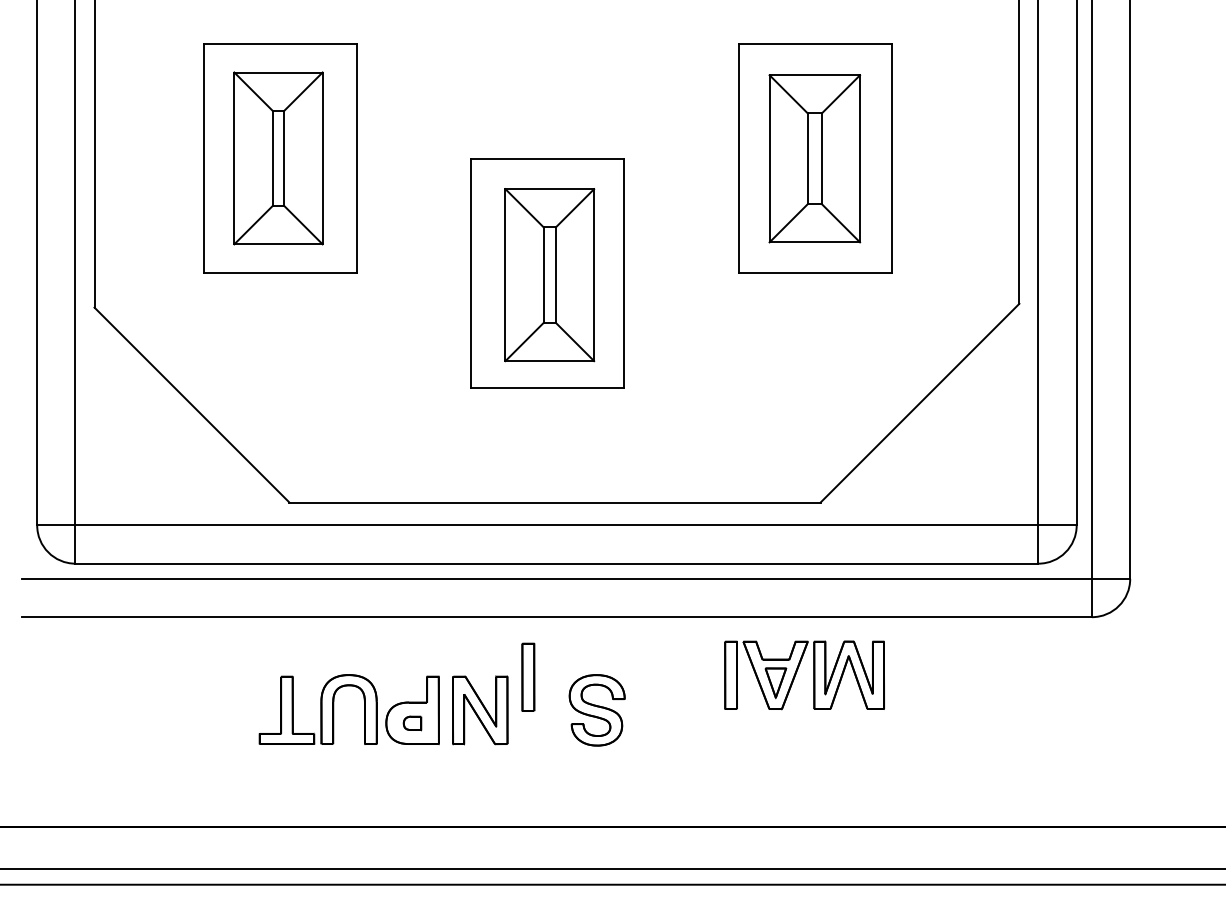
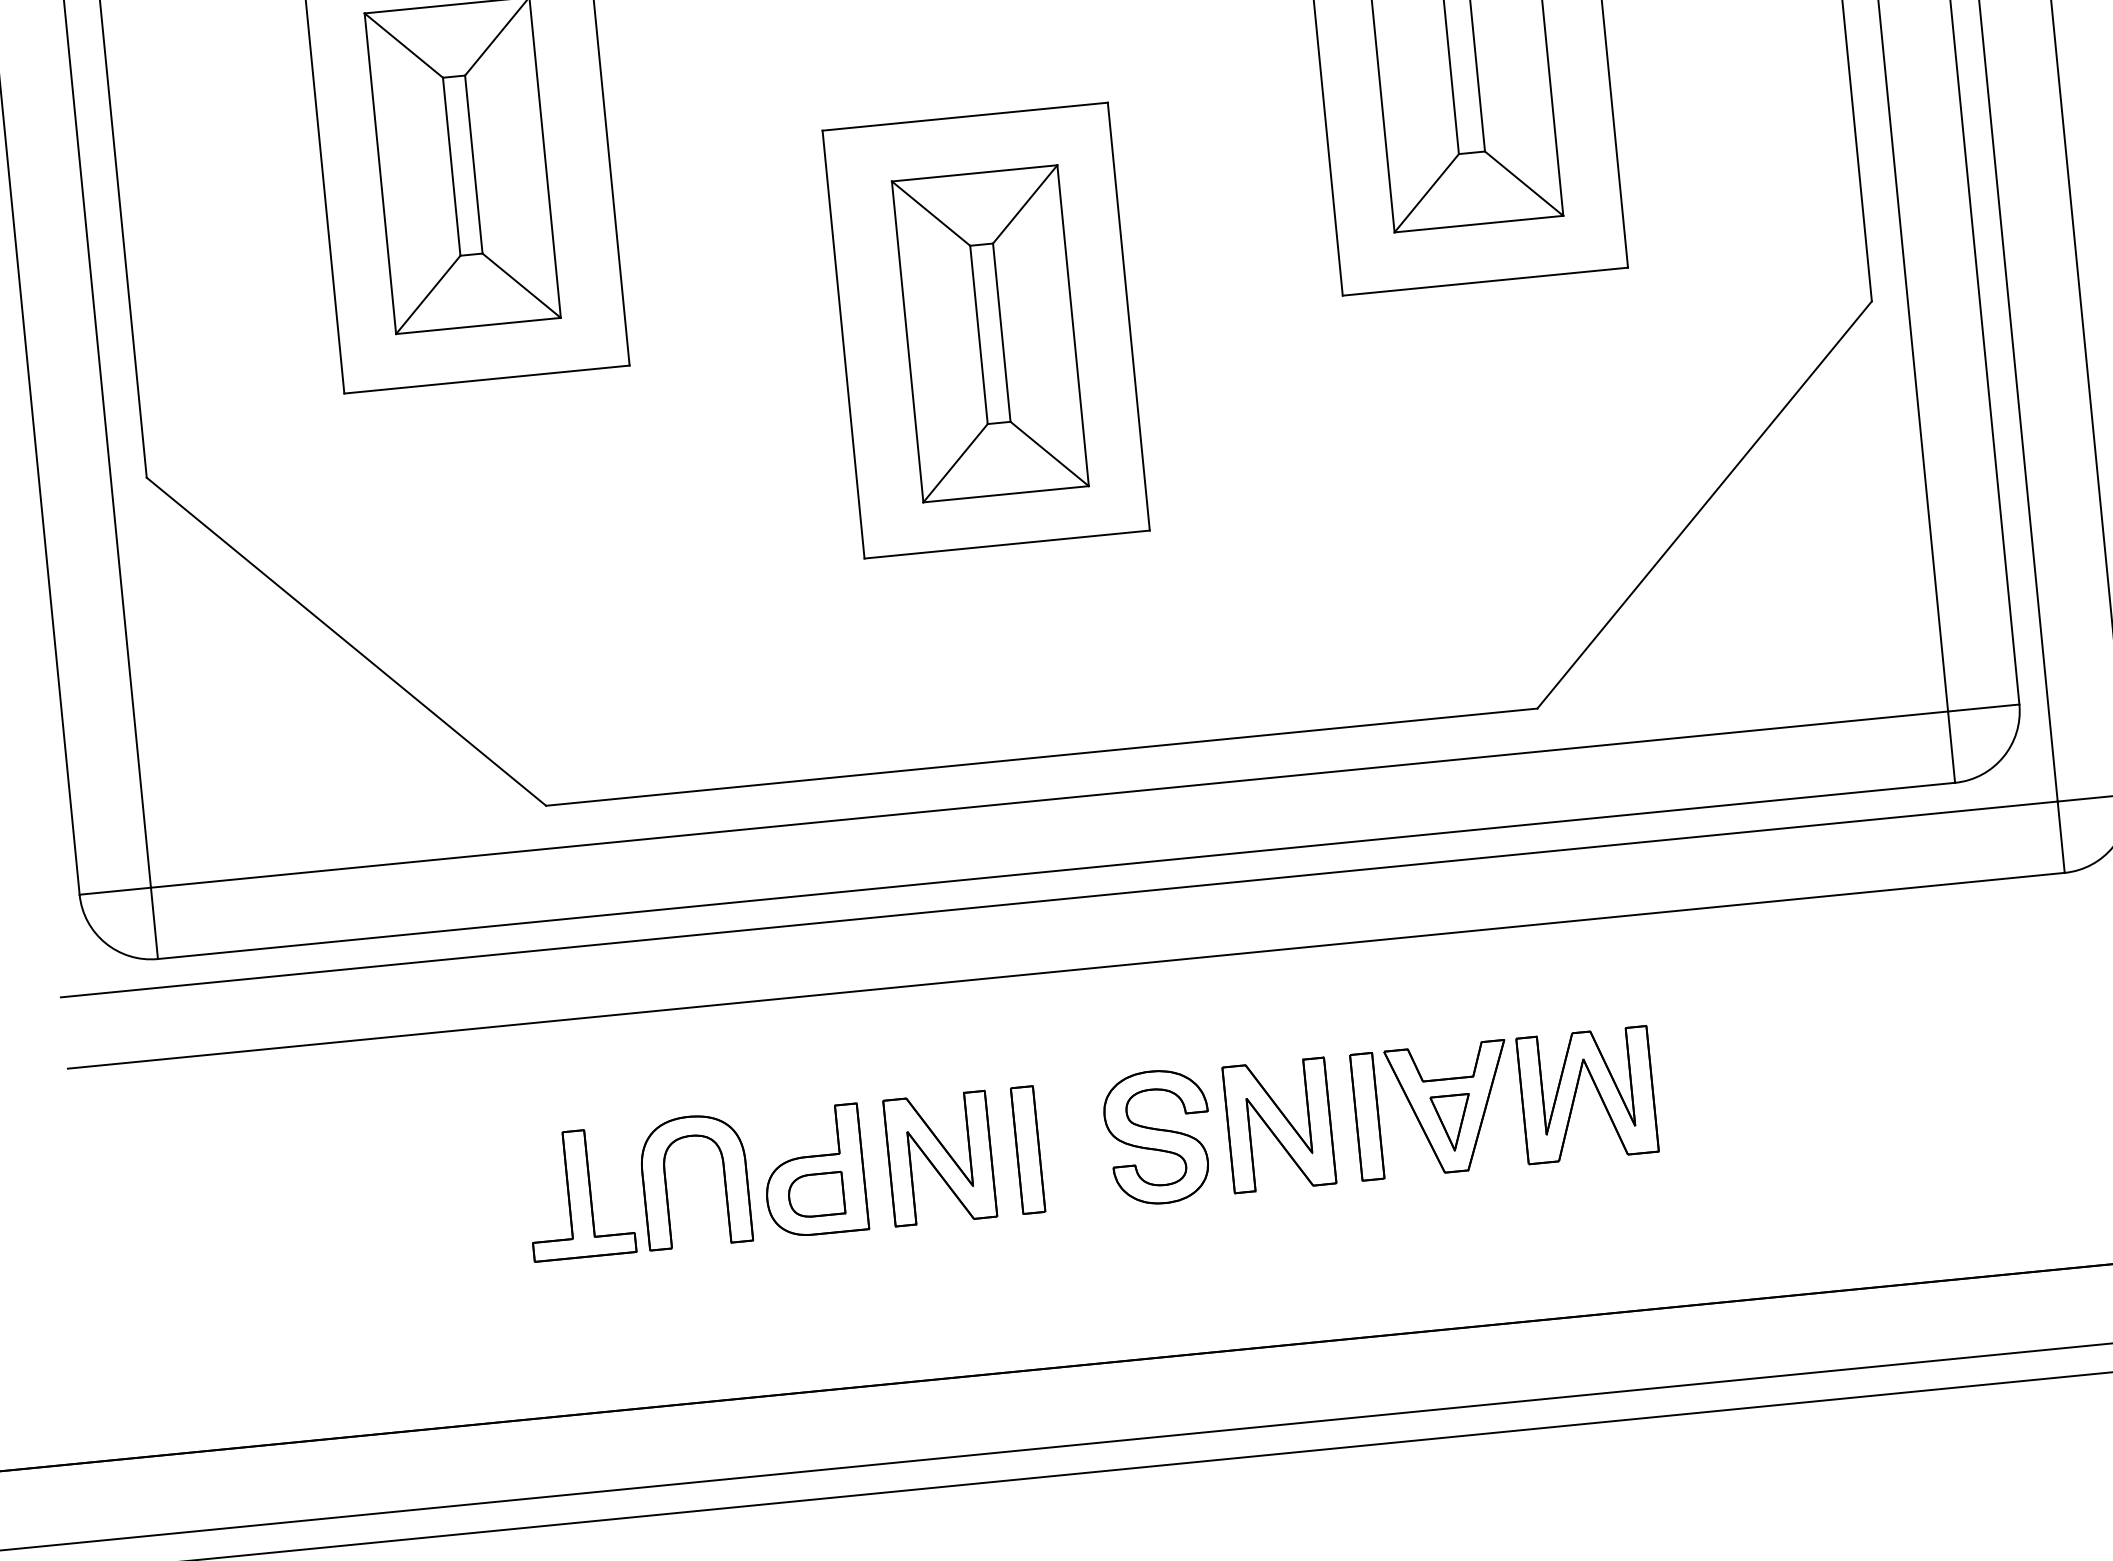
part: (797, 672) -> (1490, 1099), moved
part: (528, 676) -> (1028, 1148), moved
part: (661, 710) -> (1278, 1125), added
part: (412, 723) -> (816, 1195), size x1.67

